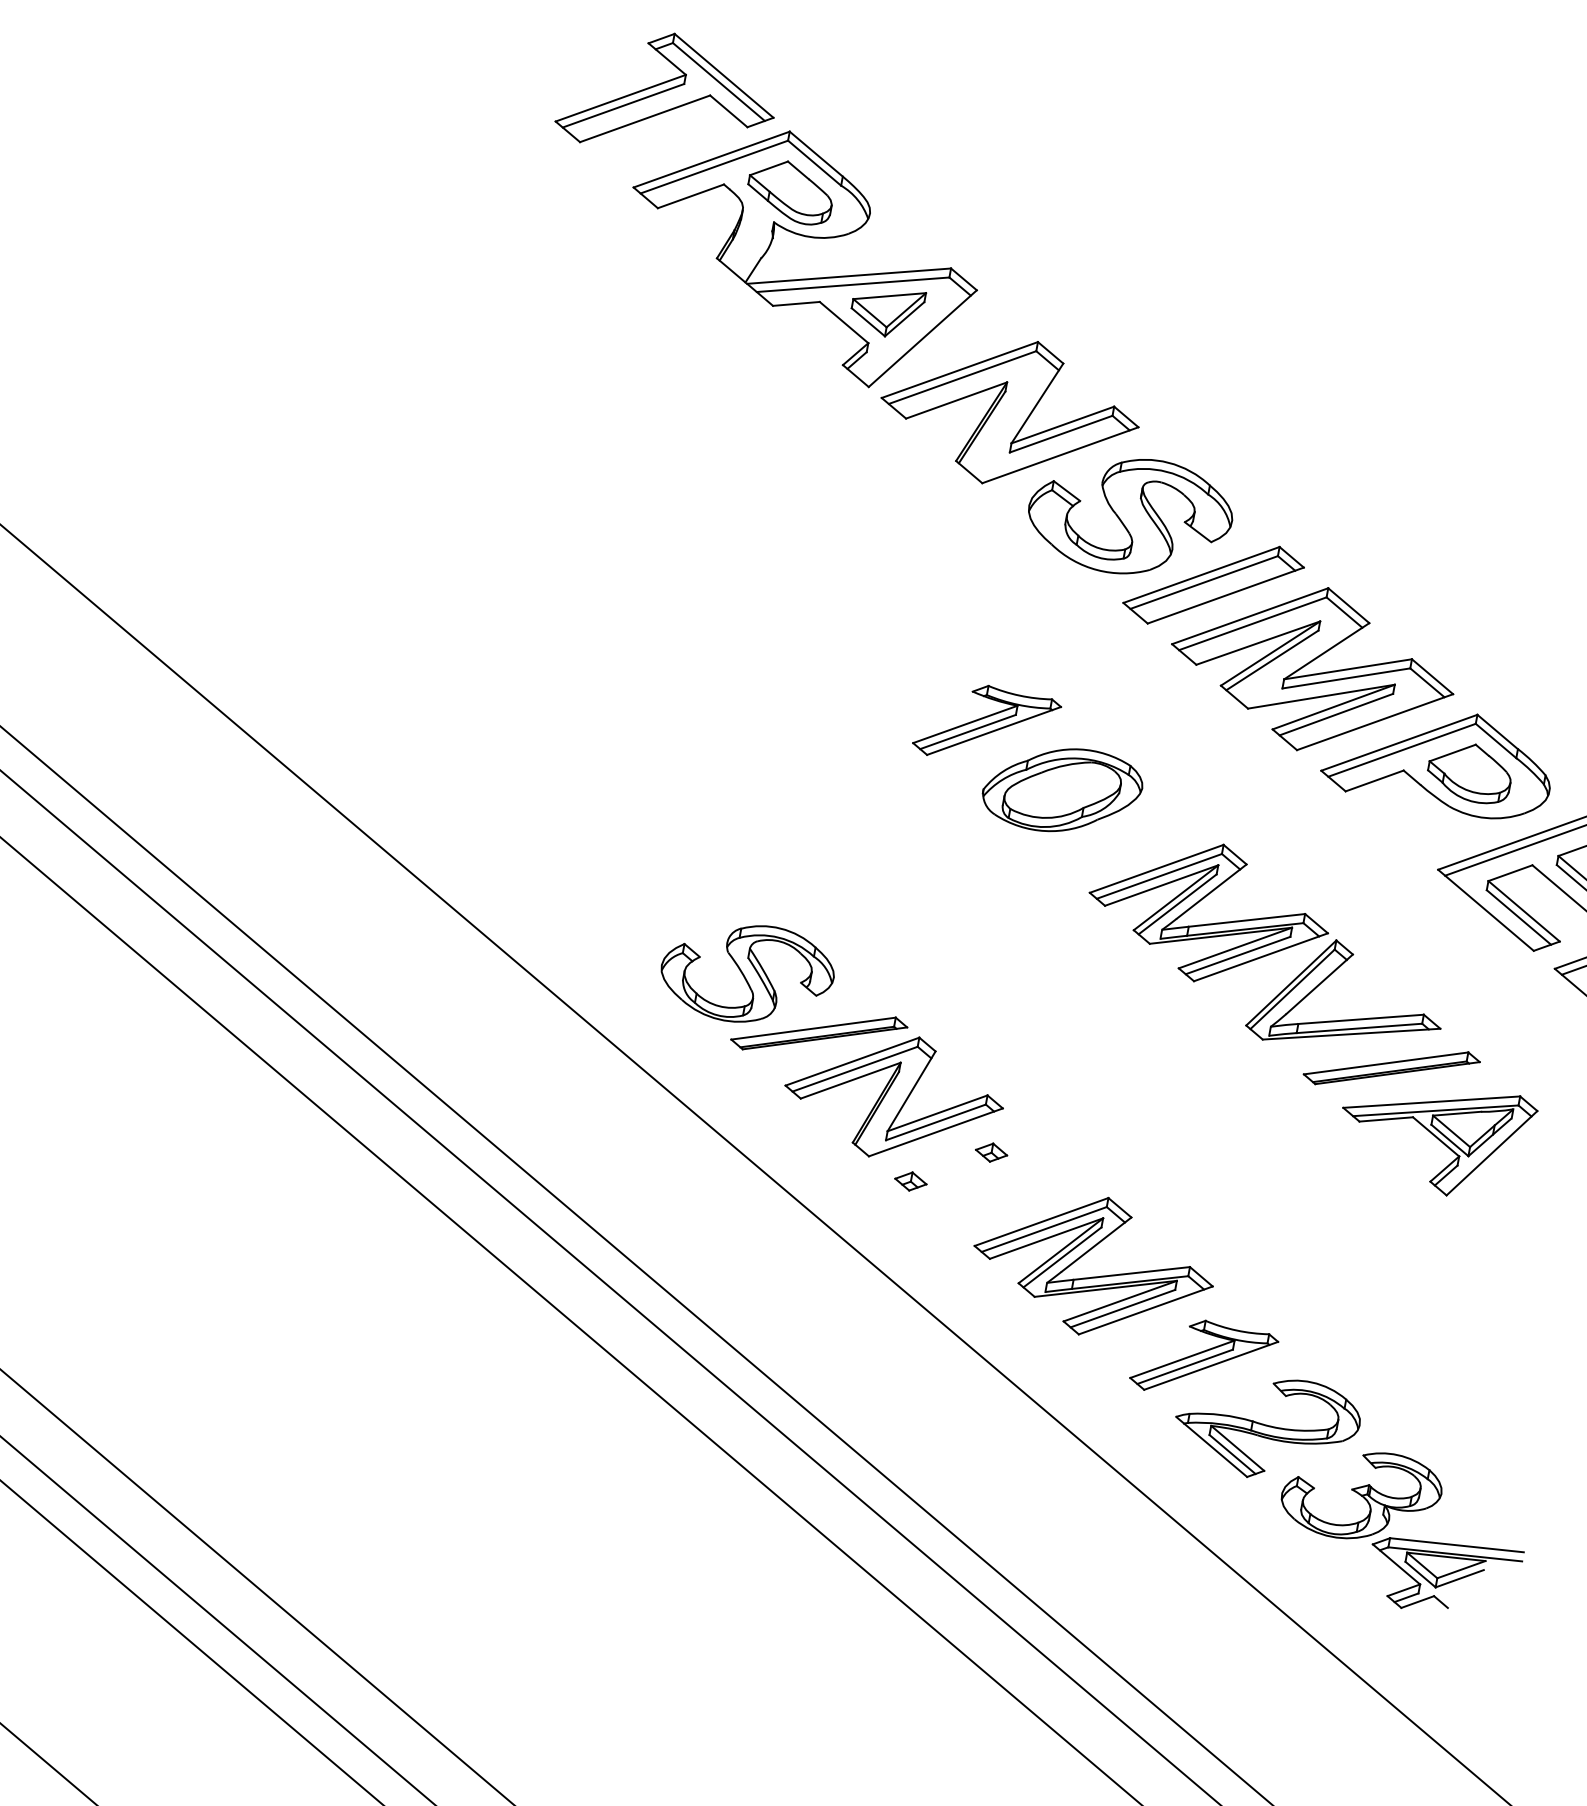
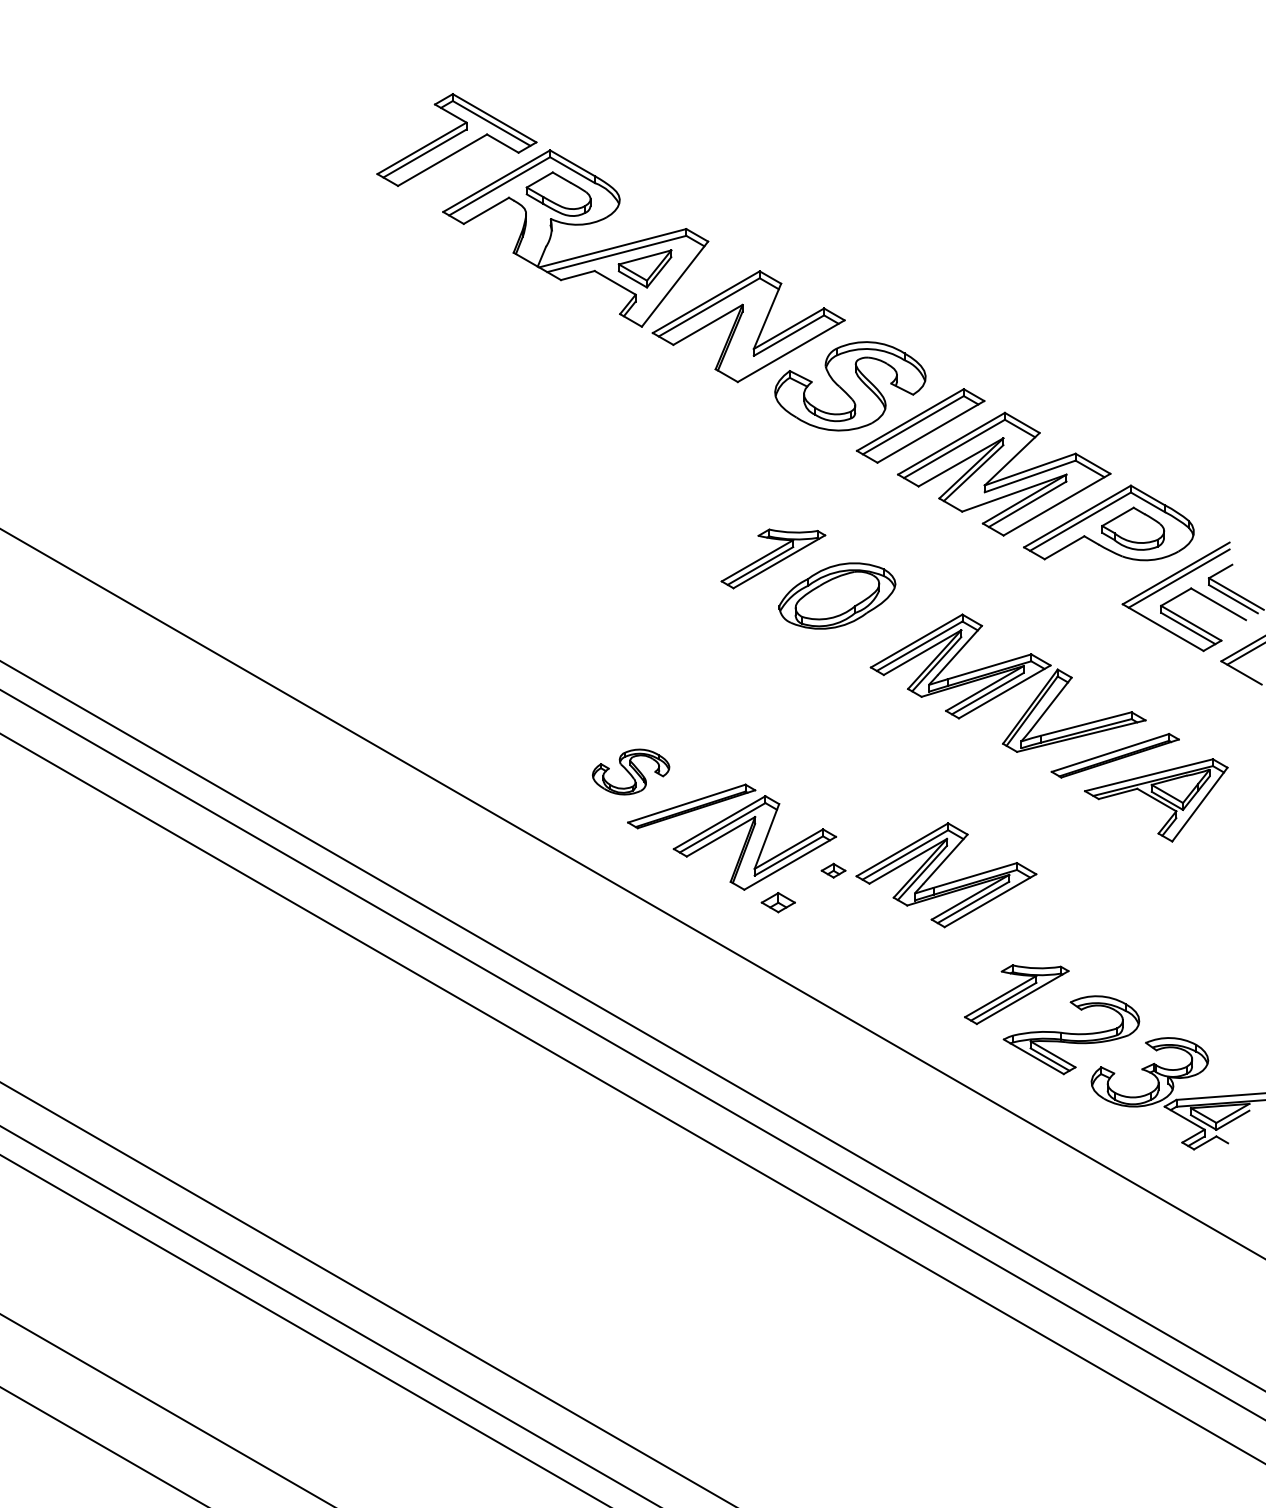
part: (746, 972) -> (630, 771), size x0.6
part: (911, 1181) -> (778, 902), size x1.4
part: (1093, 1276) -> (947, 882), moved

